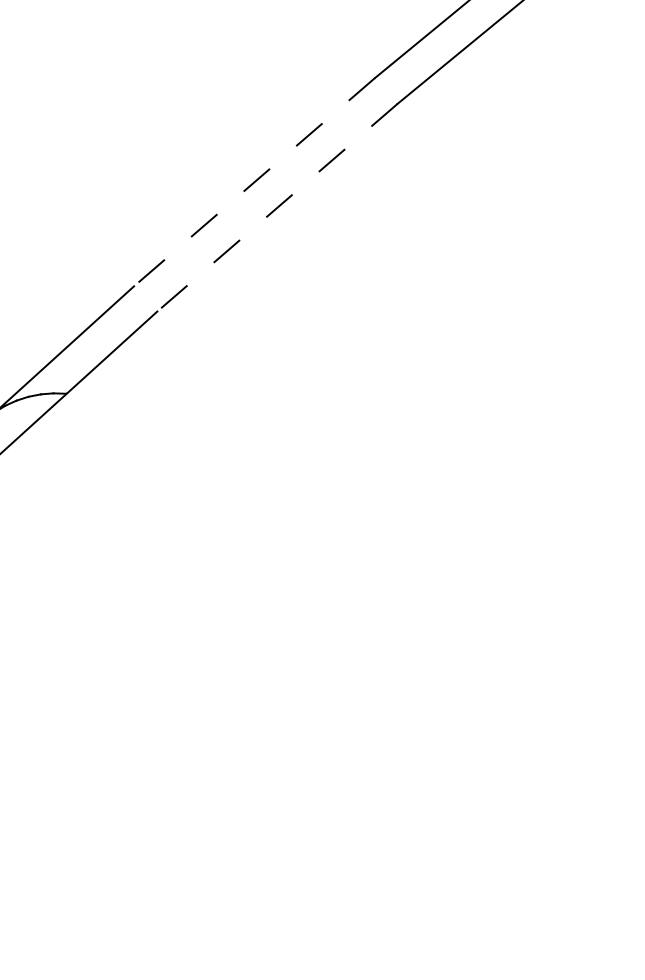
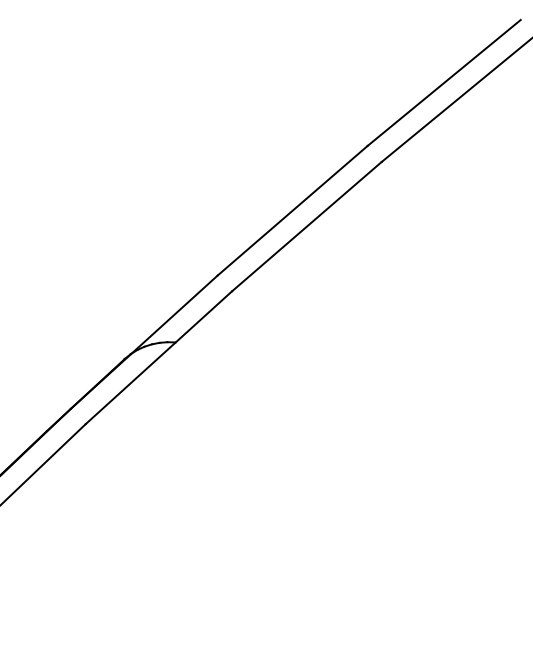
line: (254, 183) -> (292, 211), dashed -> solid
line: (276, 207) -> (306, 226), dashed -> solid

